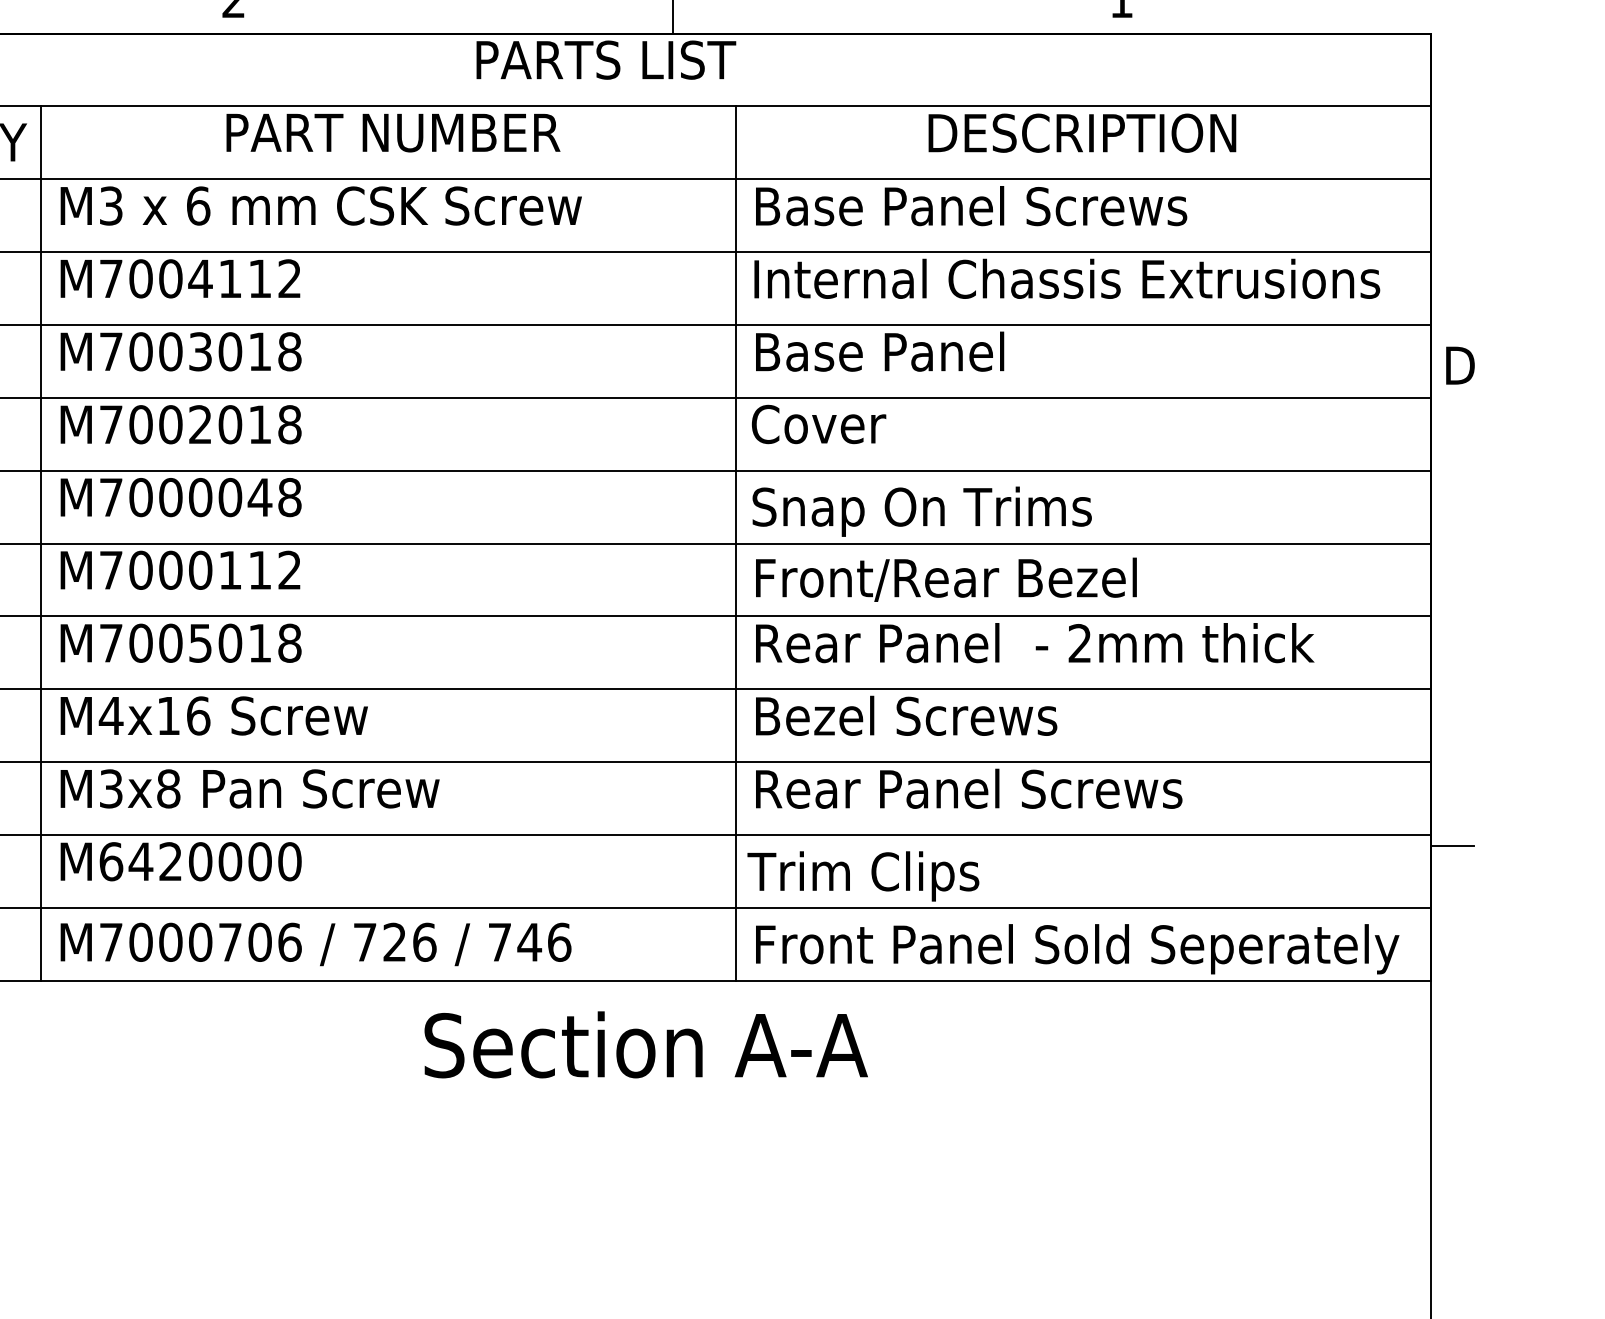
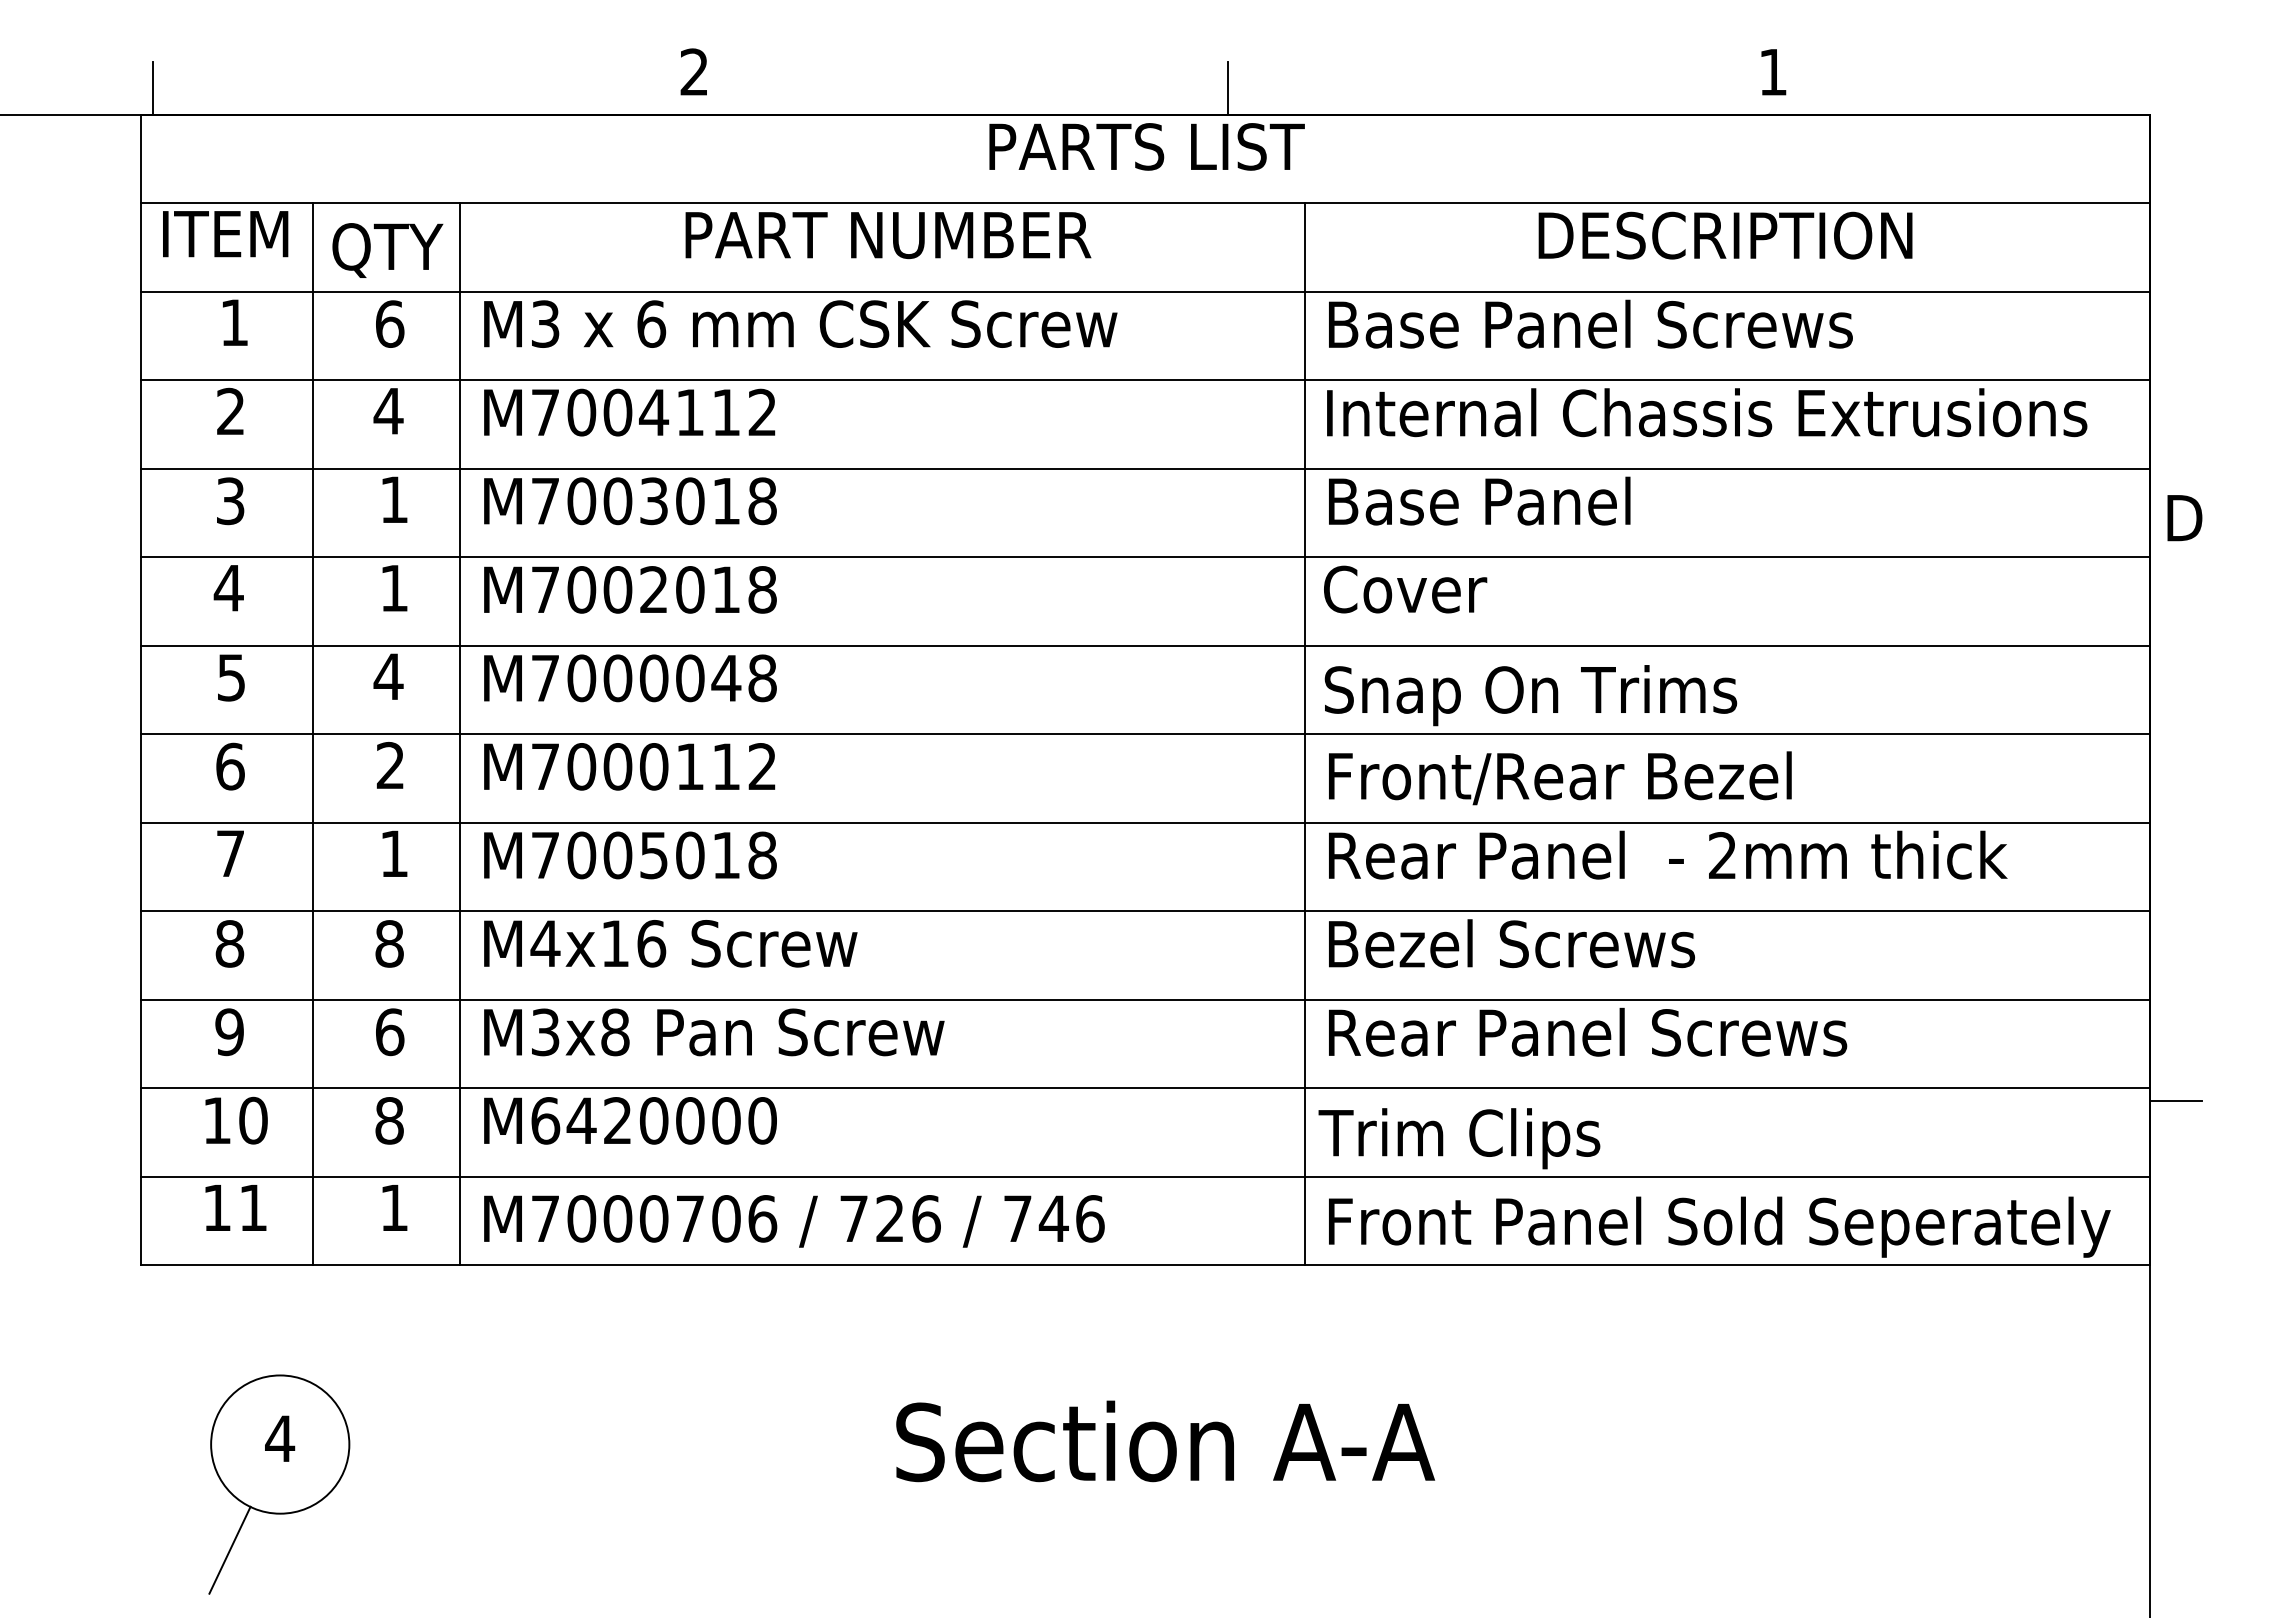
text: (646, 1044) -> (1165, 1441), moved

